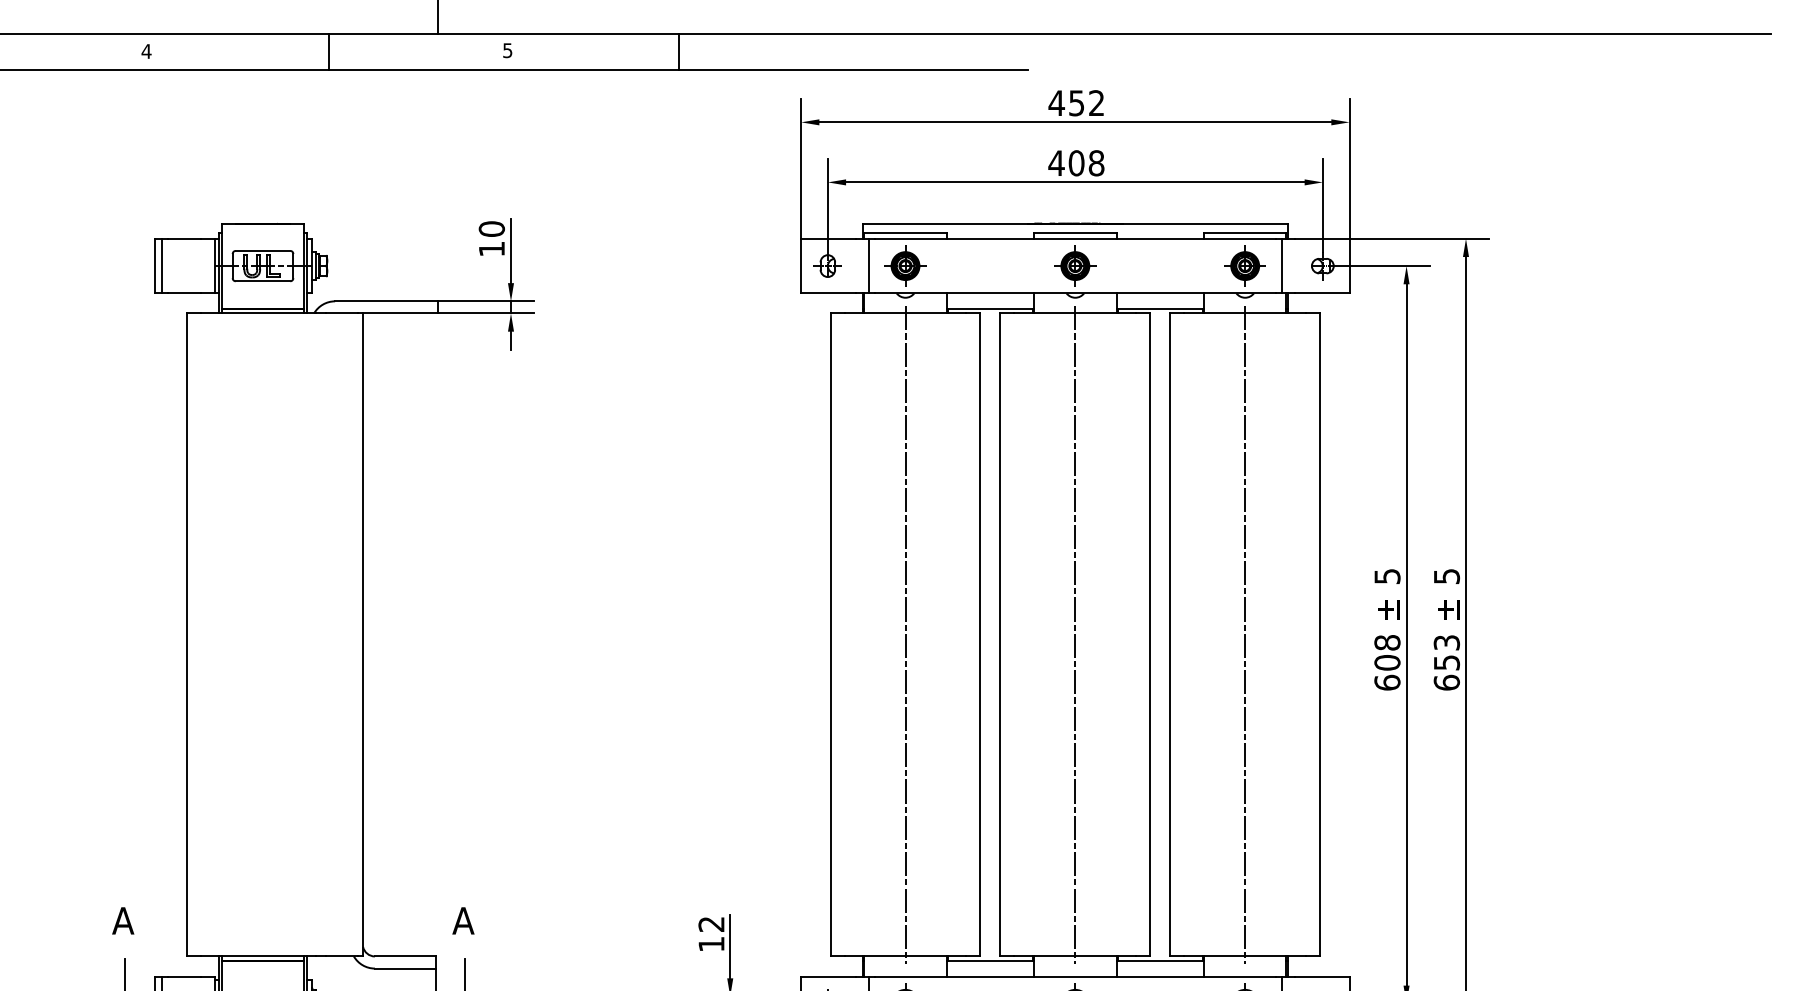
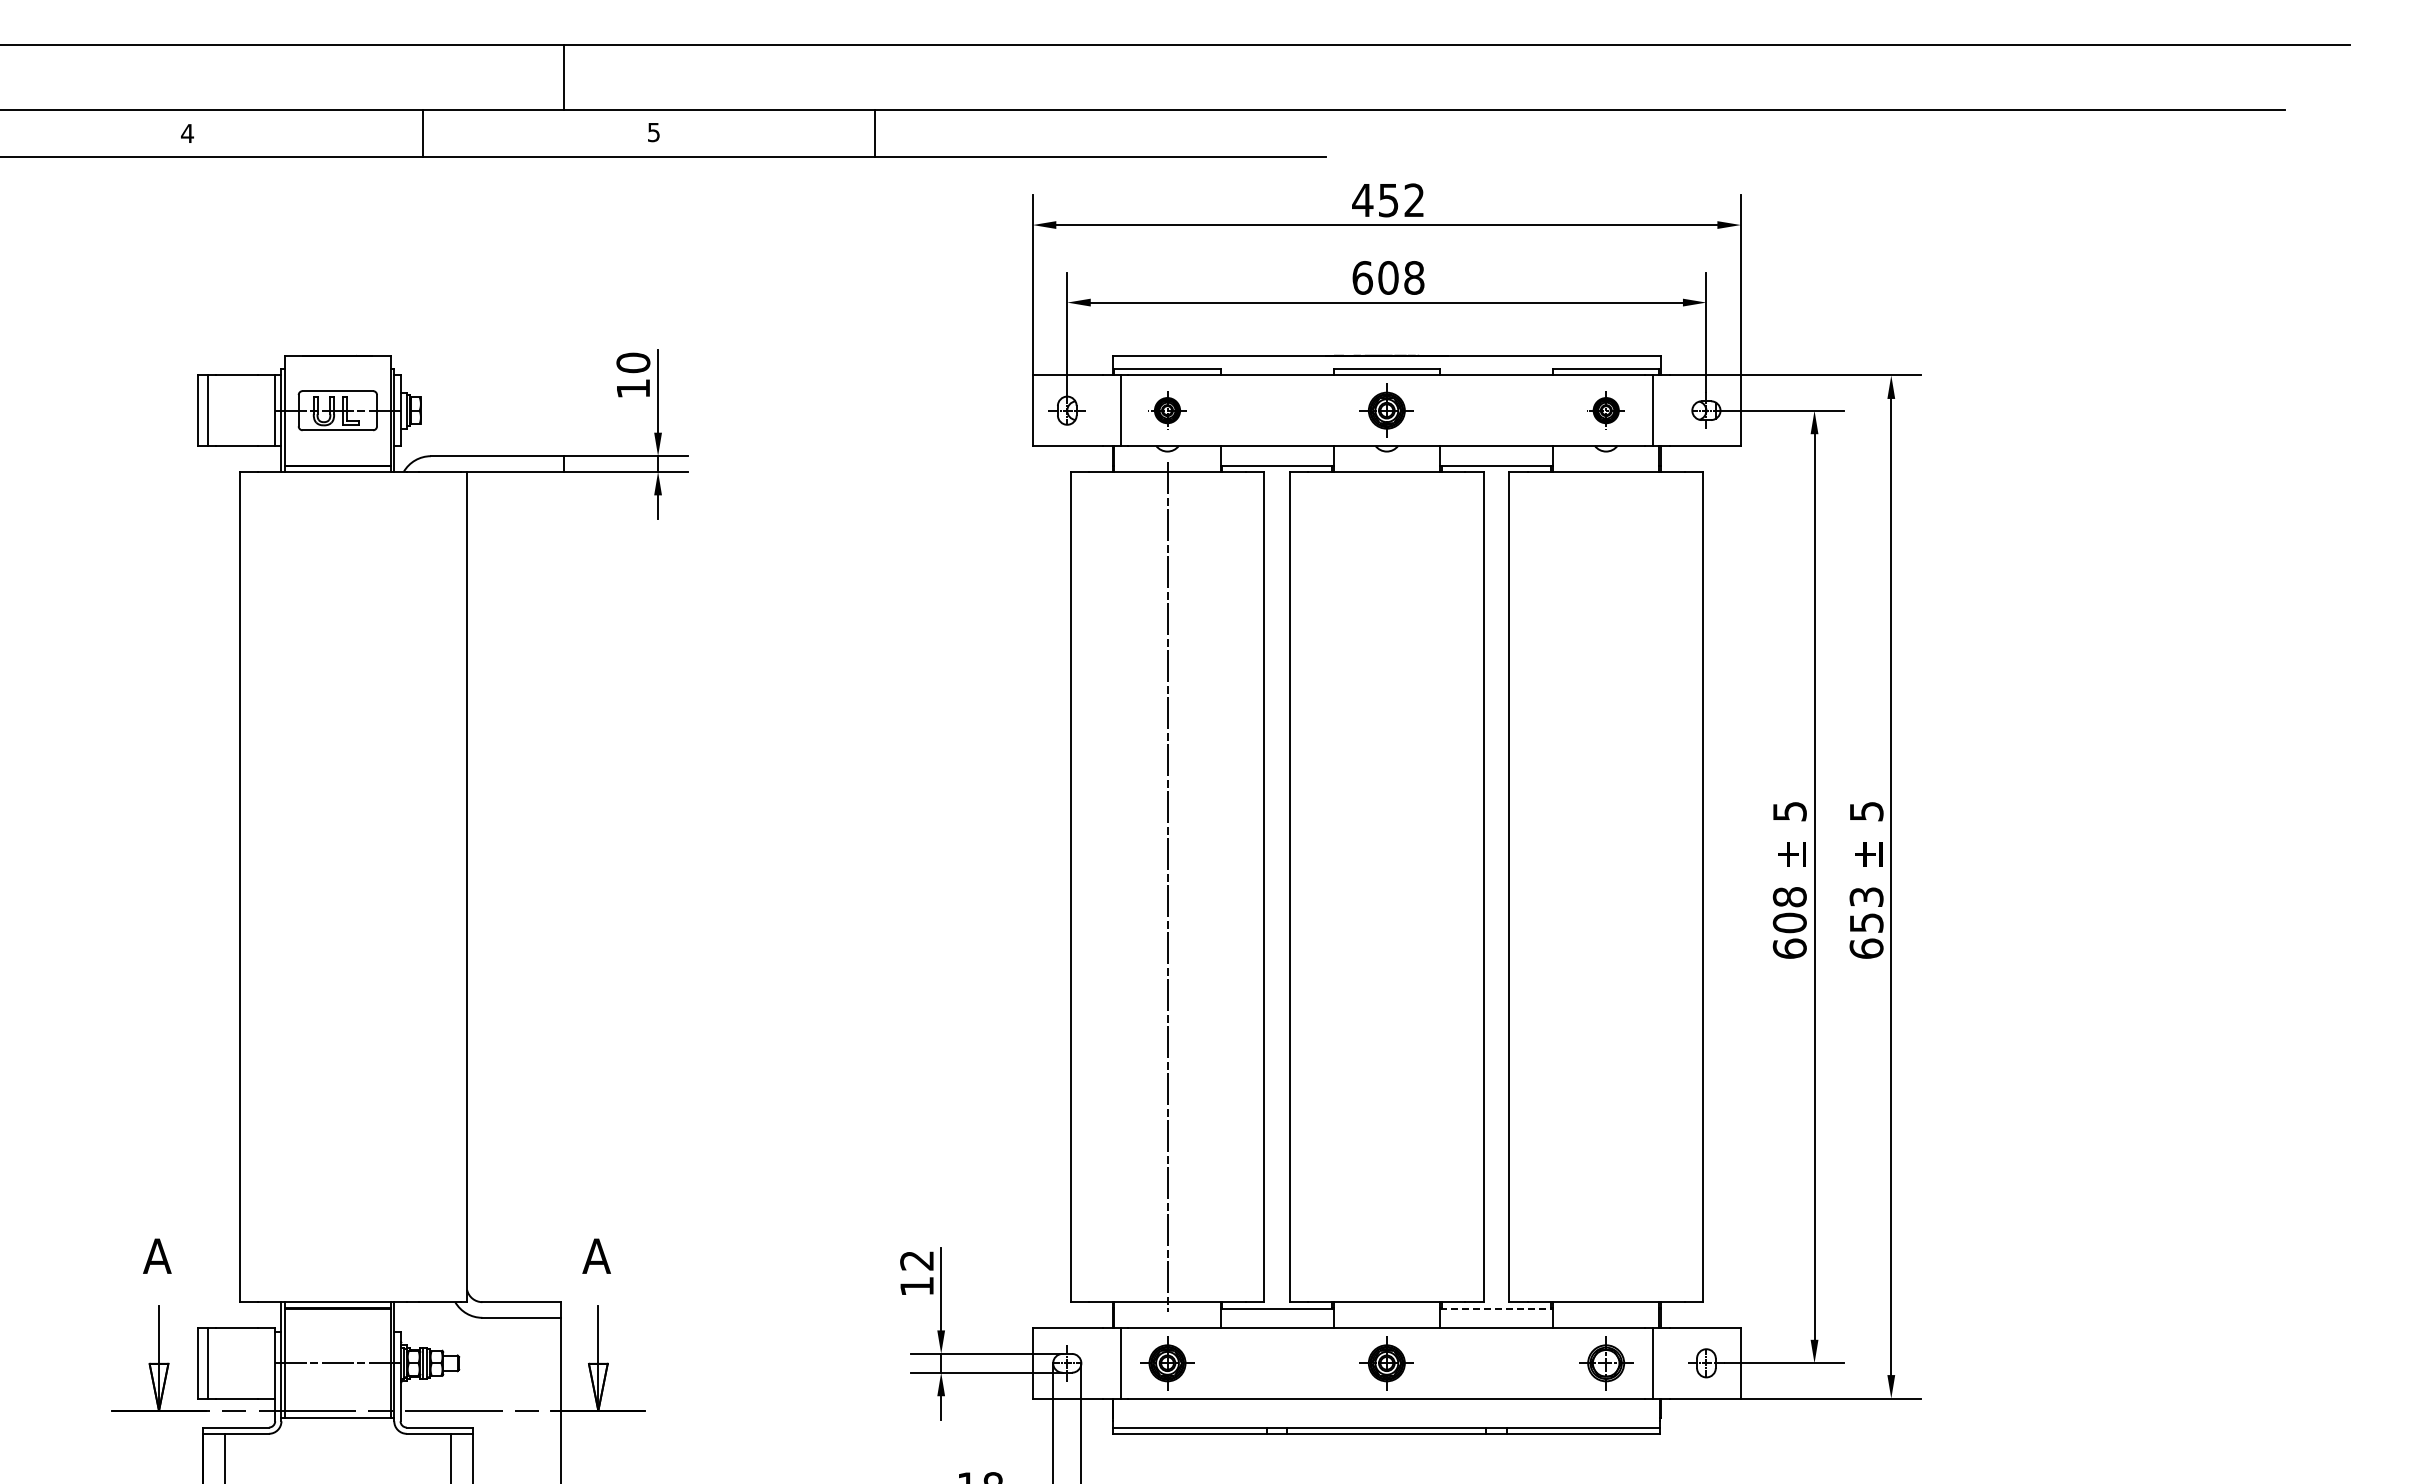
text: (1056, 162) -> (1362, 277), 408 -> 608
part: (905, 265) -> (1167, 410), size x0.7
part: (1245, 265) -> (1606, 410), size x0.7
line: (1075, 634) -> (1386, 886), removed
line: (1245, 634) -> (1606, 886), removed
line: (1161, 961) -> (1497, 1308), solid -> dashed

